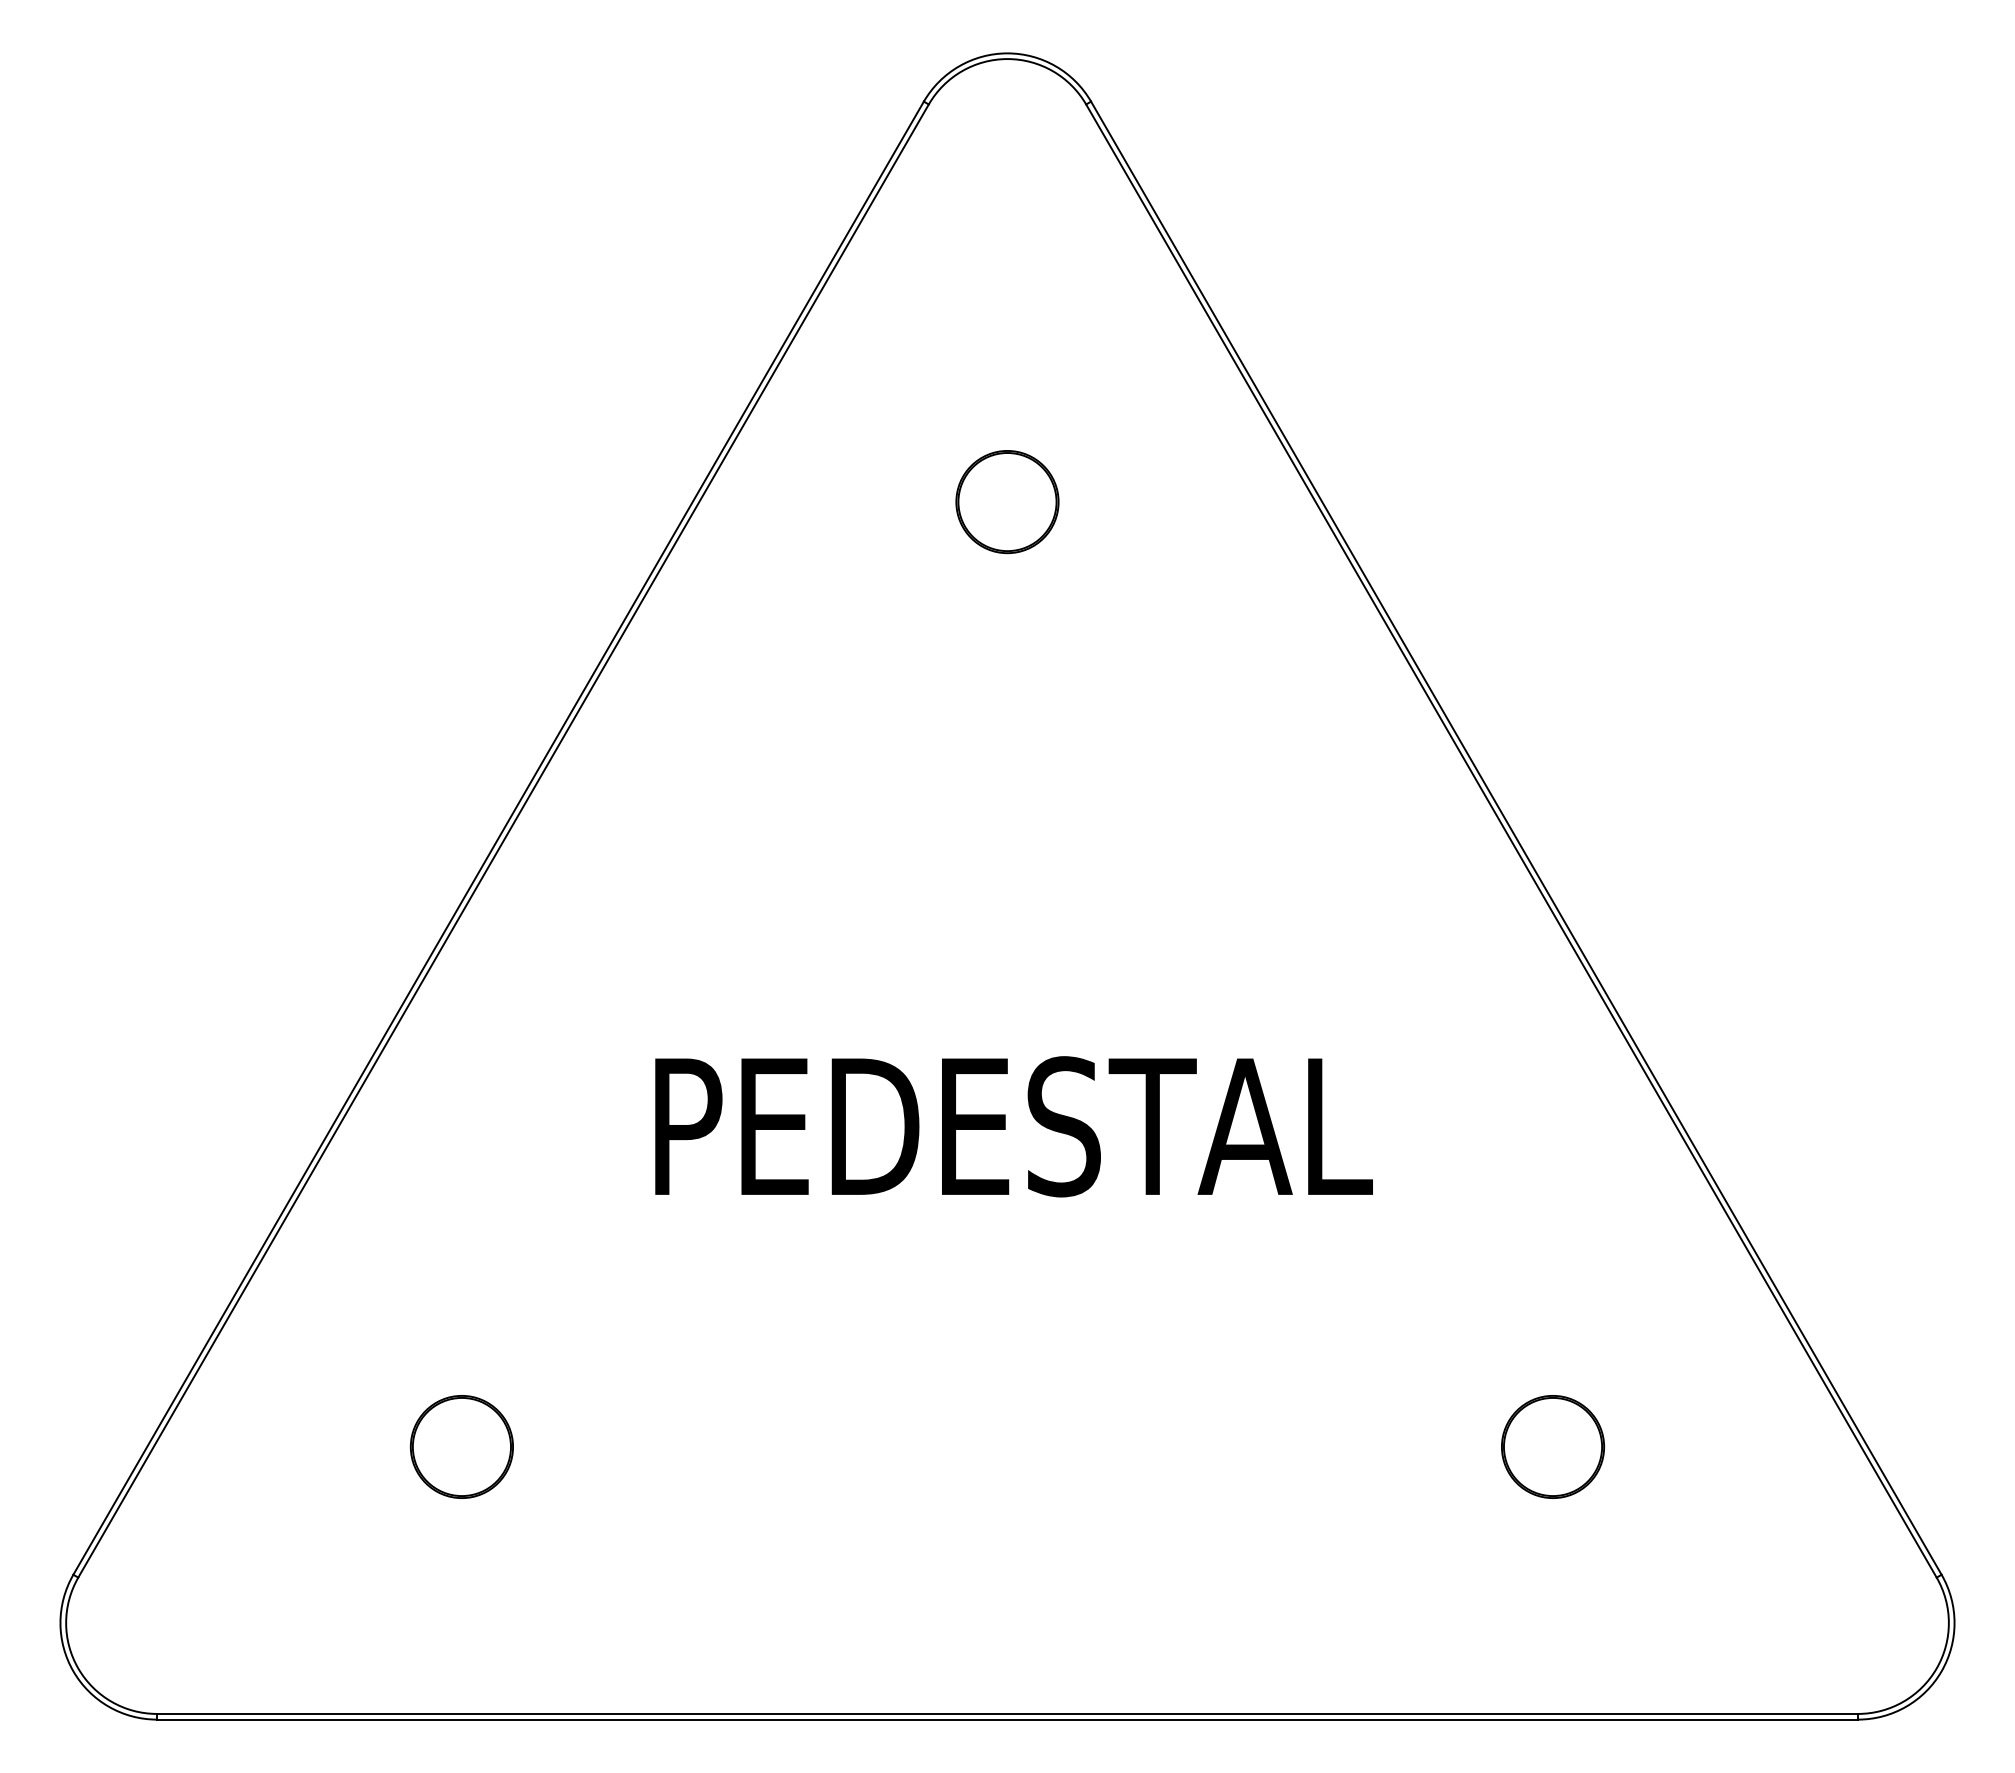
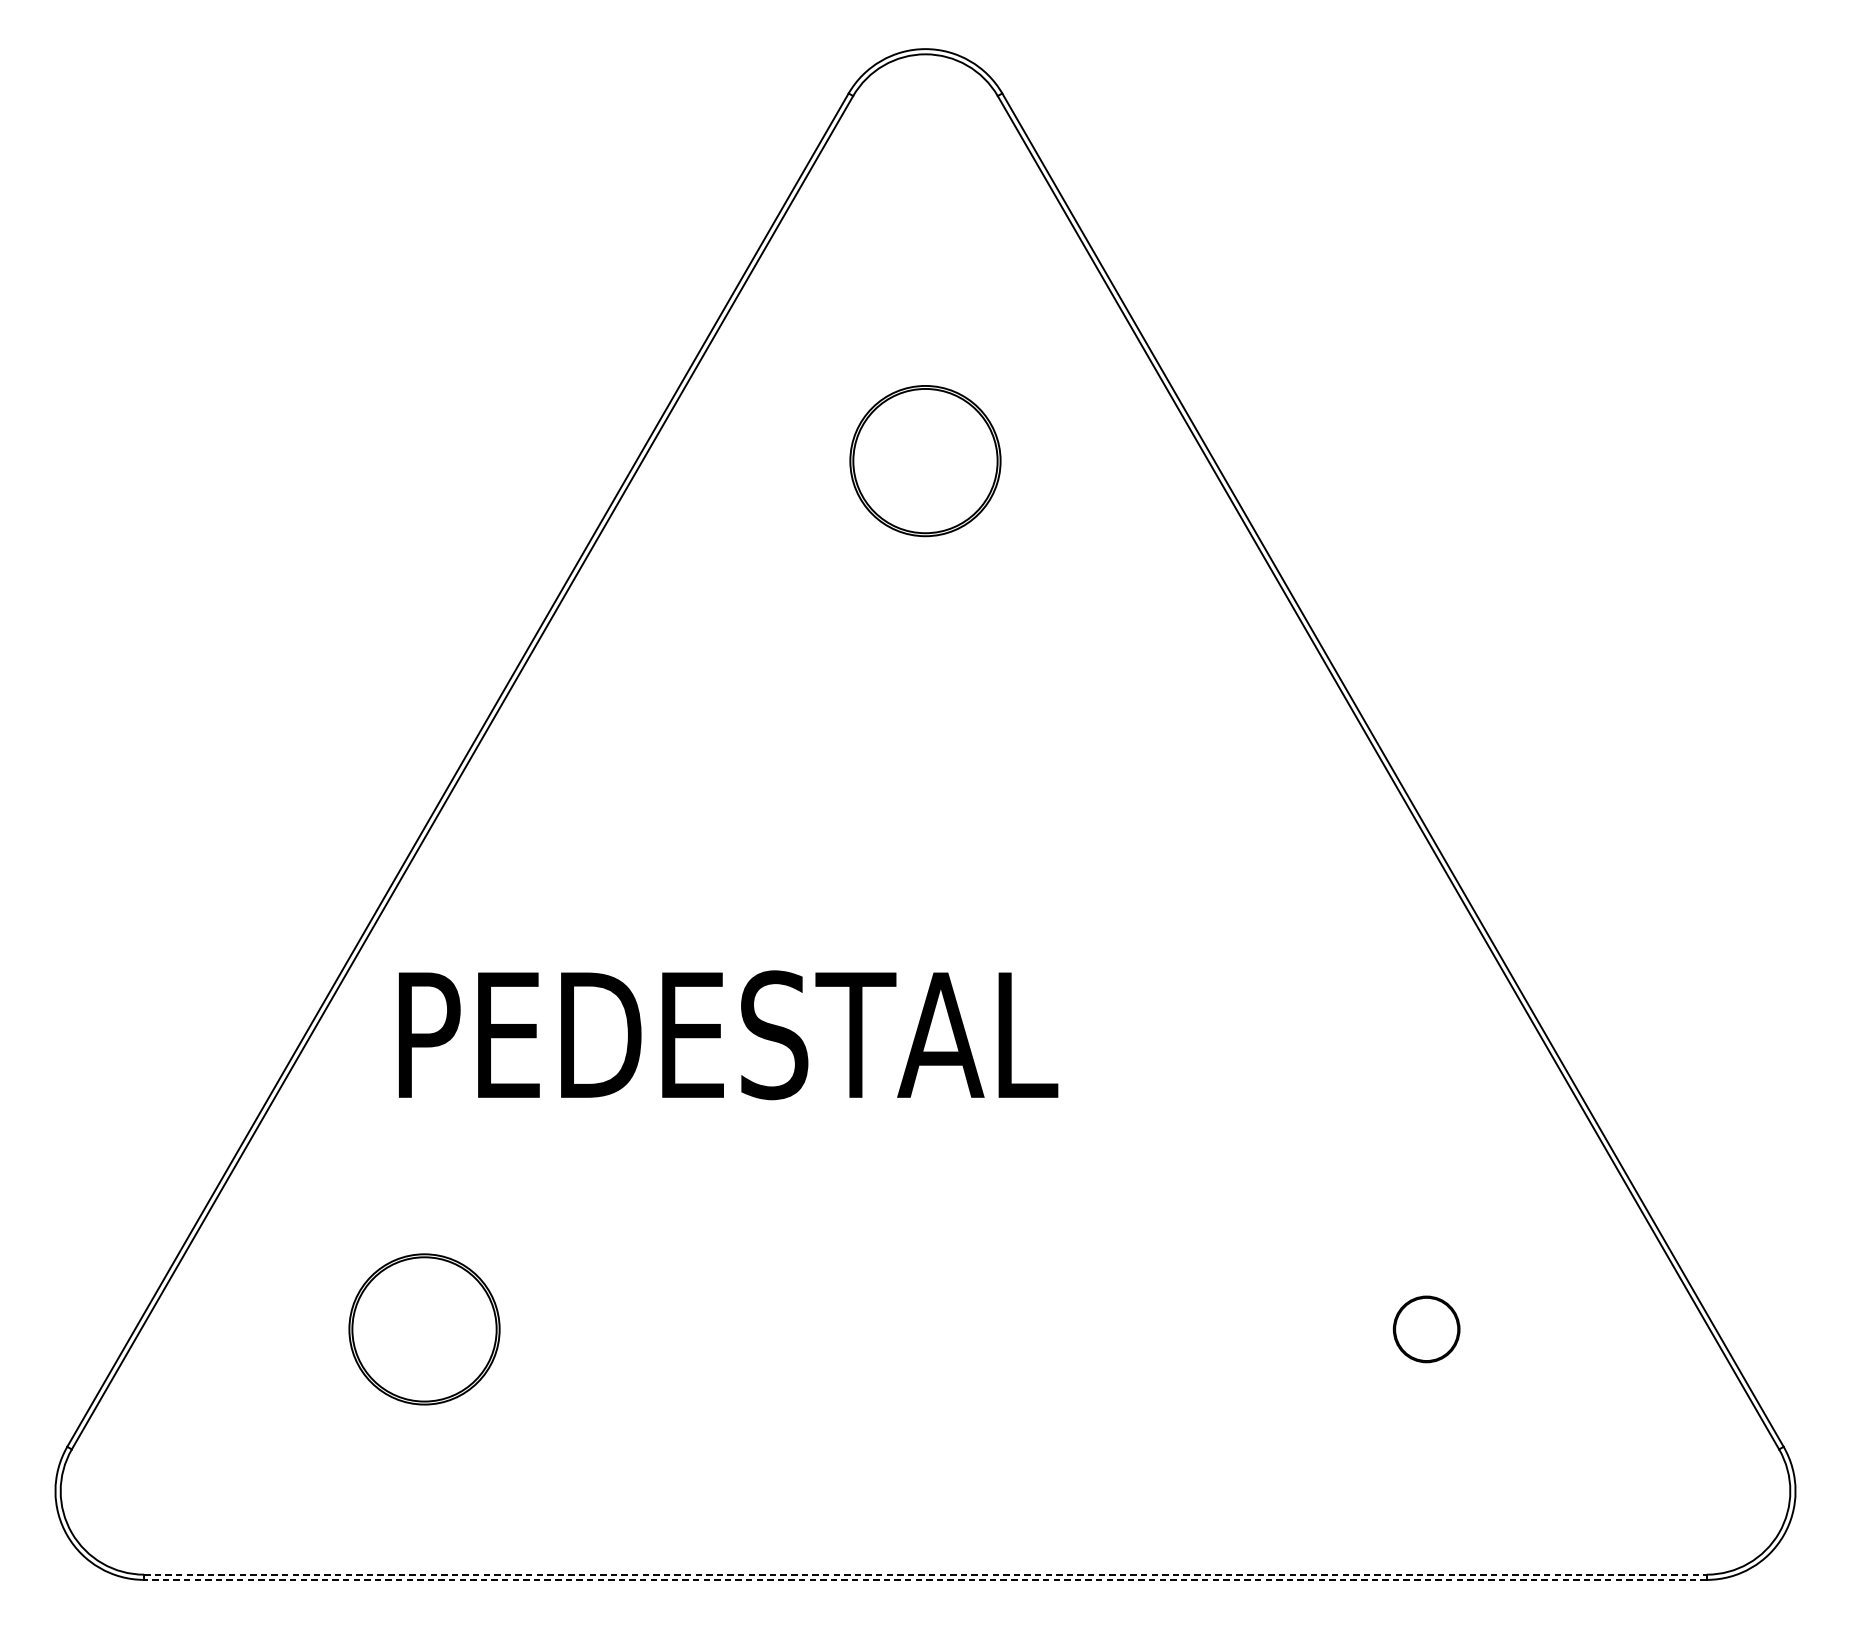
part: (1007, 502) -> (925, 461), size x1.6
text: (1013, 1126) -> (727, 1034), moved
part: (461, 1446) -> (423, 1328), size x1.6
part: (1552, 1446) -> (1426, 1328), size x0.7
line: (1008, 1713) -> (926, 1574), solid -> dashed
line: (1007, 1719) -> (925, 1579), solid -> dashed

